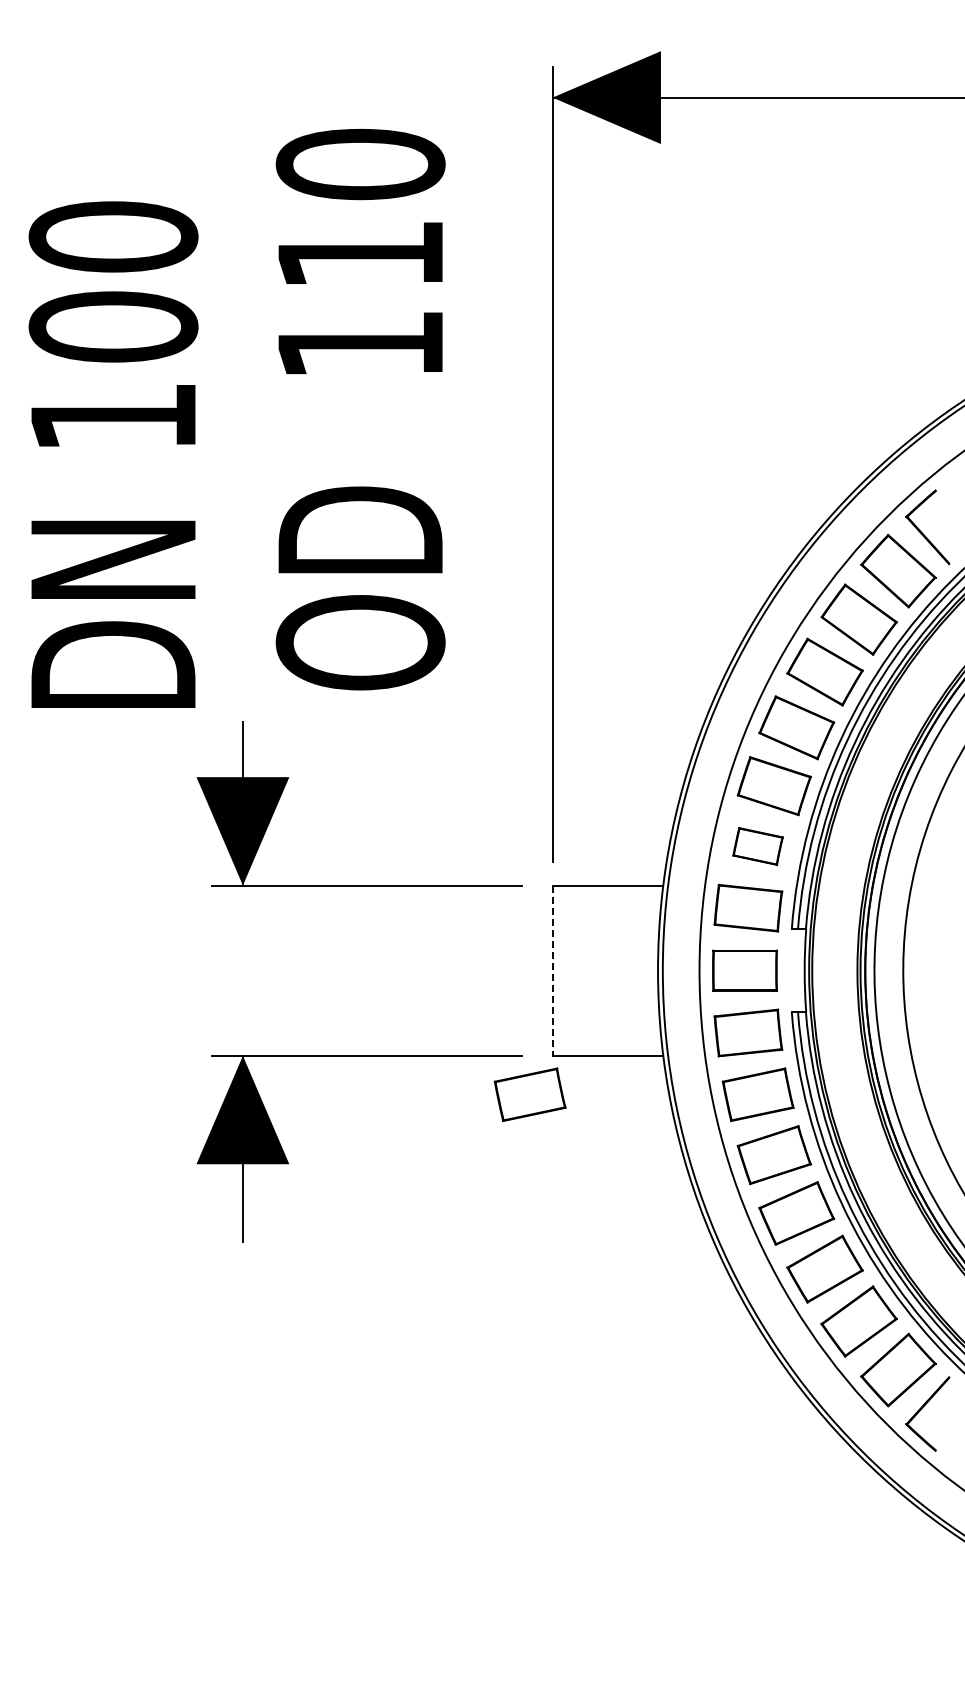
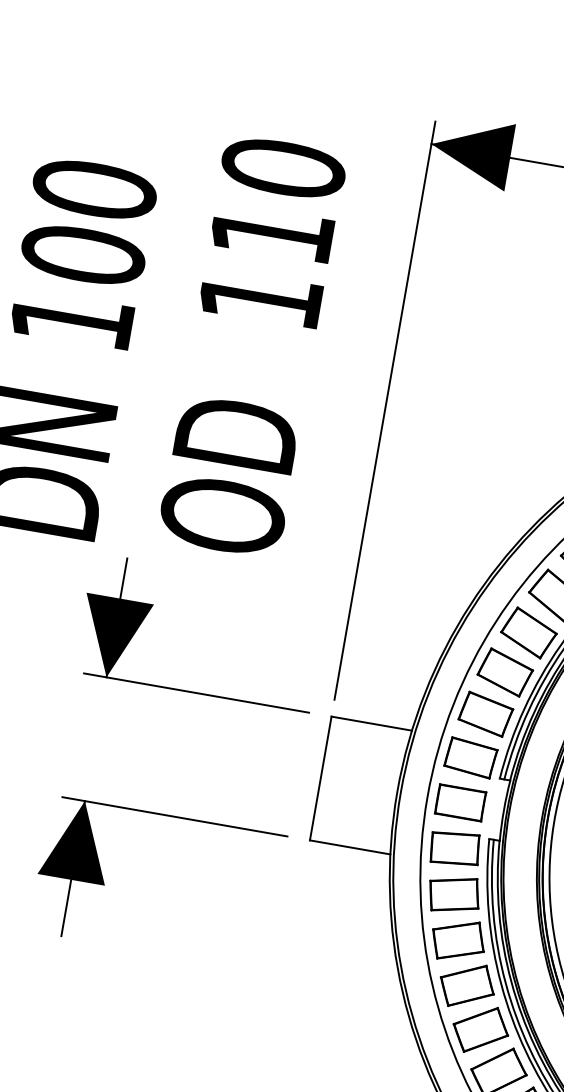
part: (757, 846) -> (485, 714), size x1.43
line: (552, 971) -> (320, 779), dashed -> solid
part: (529, 1094) -> (288, 865), removed

